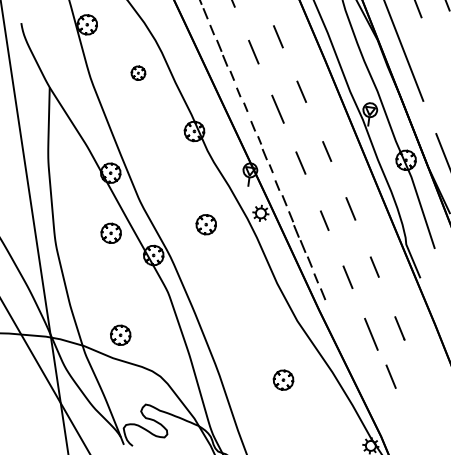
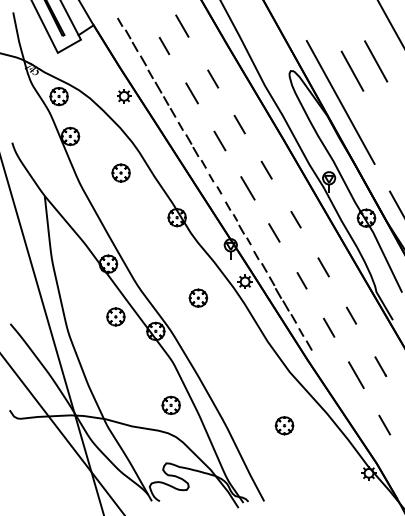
part: (137, 72) -> (120, 172), size x1.43
part: (120, 334) -> (170, 404), moved
line: (391, 376) -> (384, 424), moved

